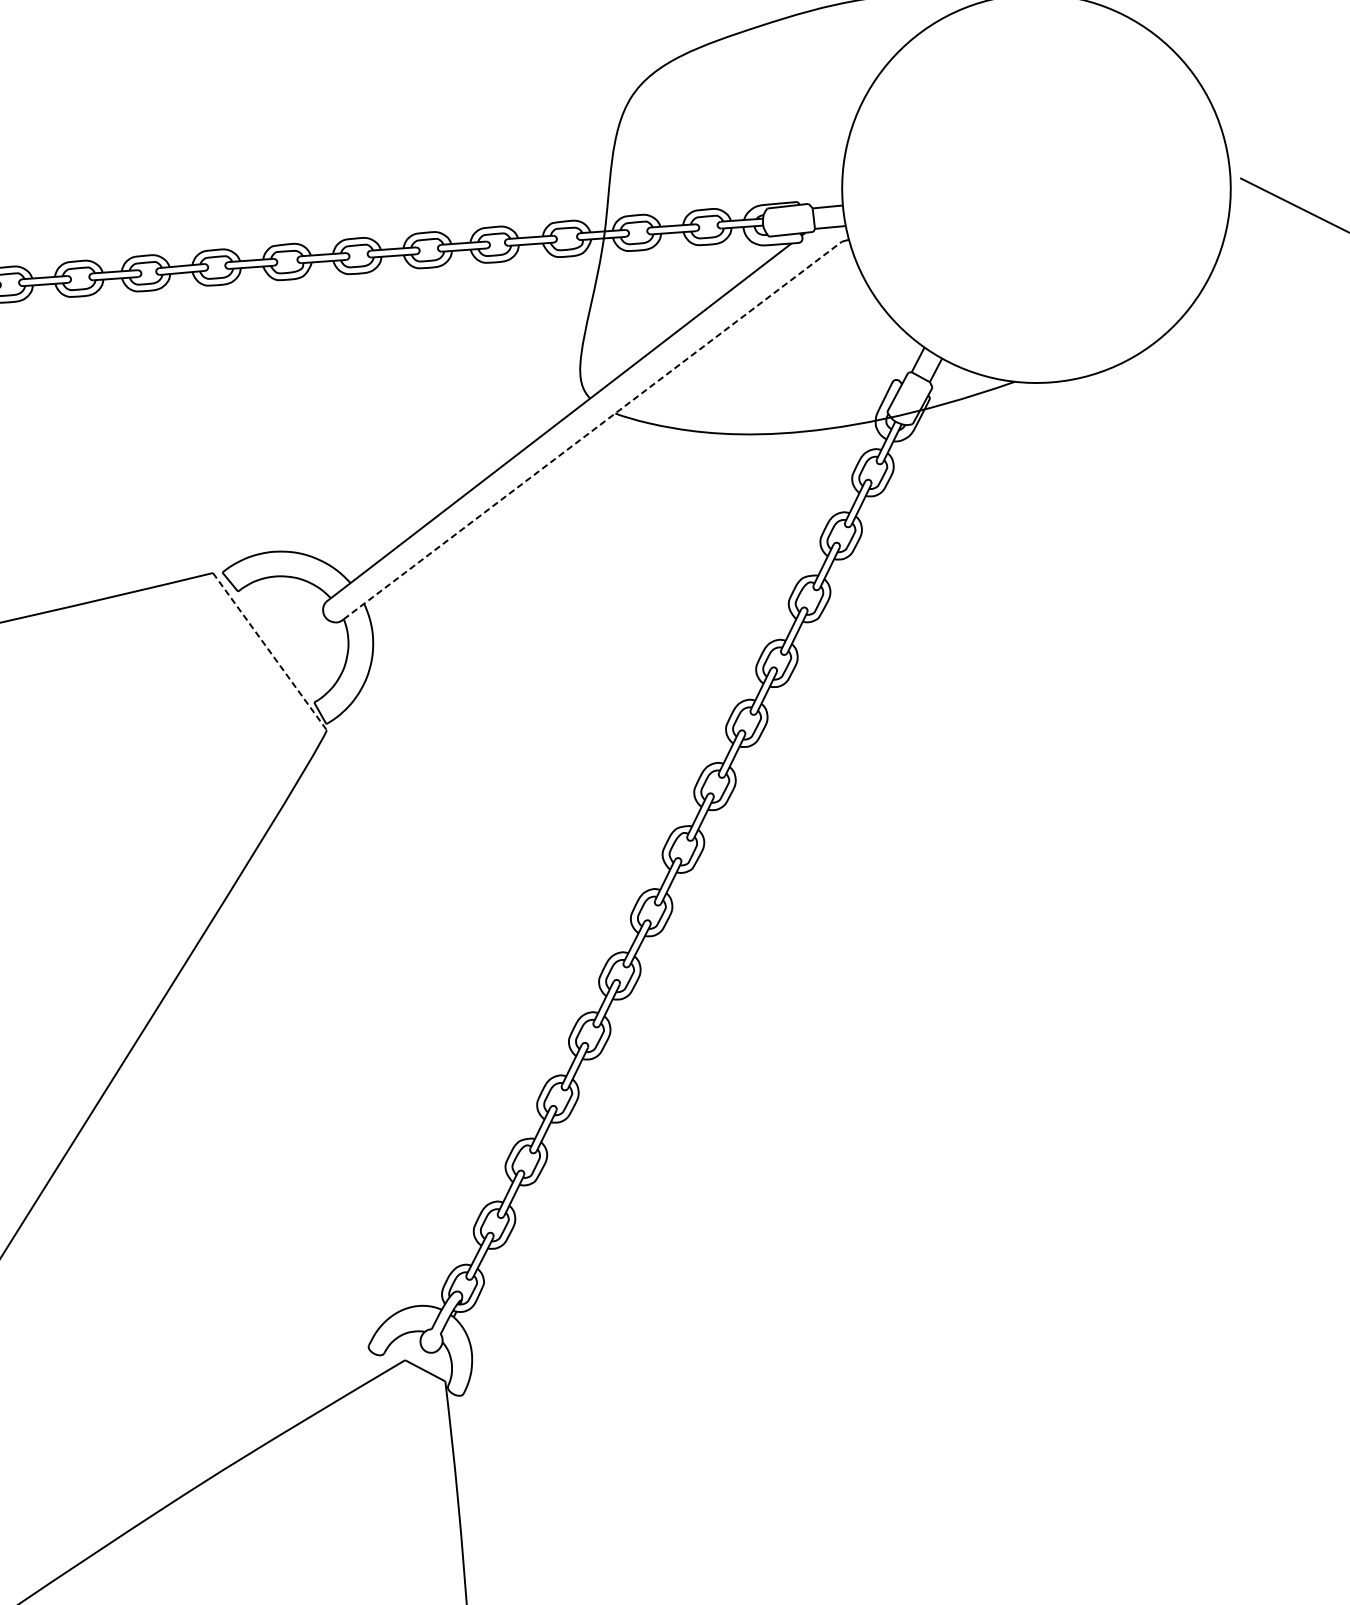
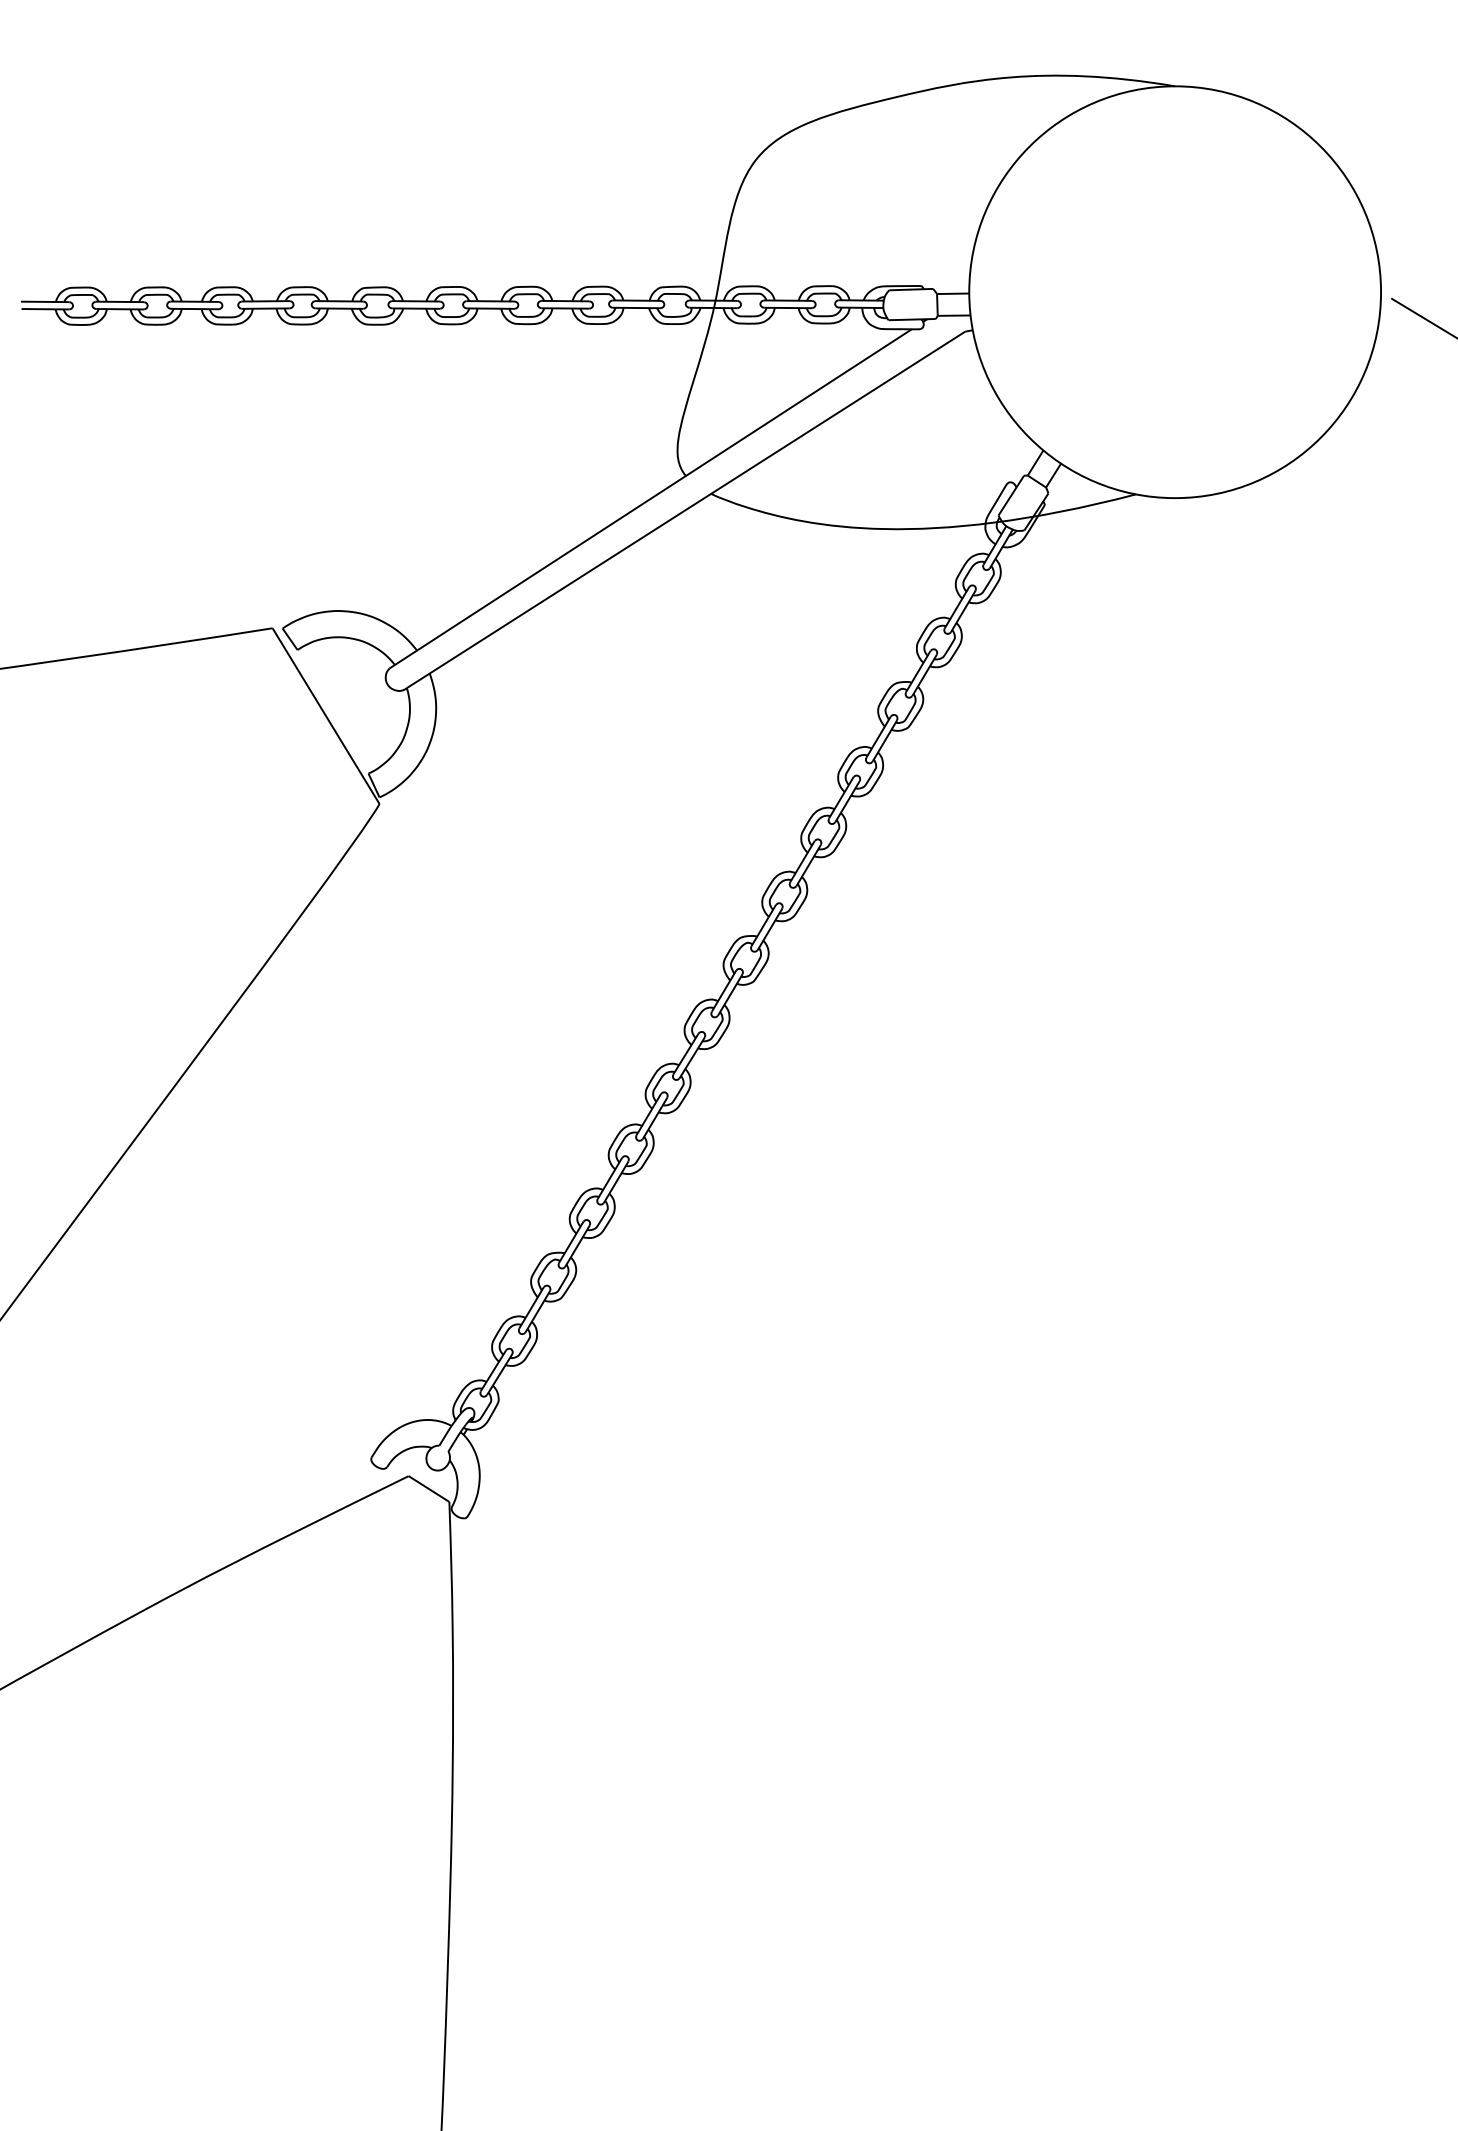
line: (593, 430) -> (686, 509), dashed -> solid
line: (270, 651) -> (326, 716), dashed -> solid

